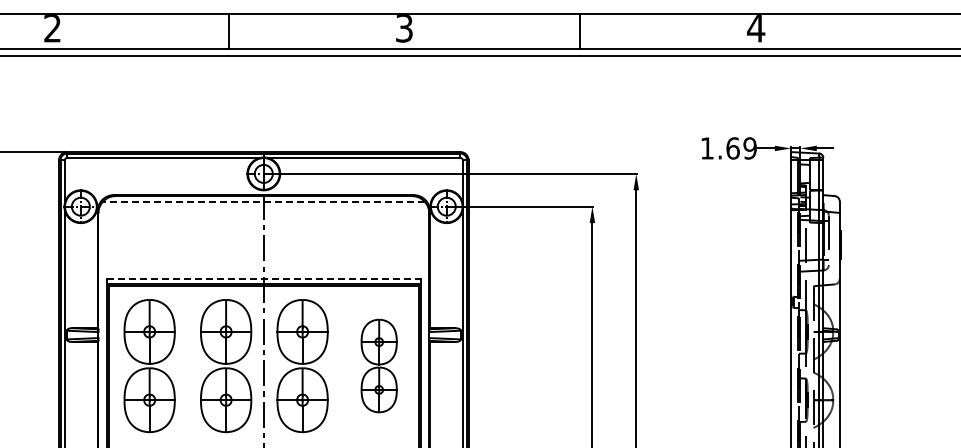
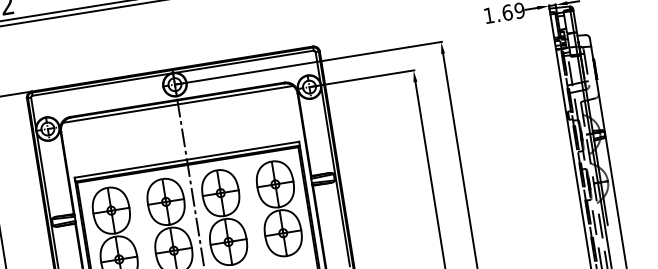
line: (263, 201) -> (177, 104), dashed -> solid
line: (263, 278) -> (186, 159), dashed -> solid
part: (379, 365) -> (279, 208), size x1.43

